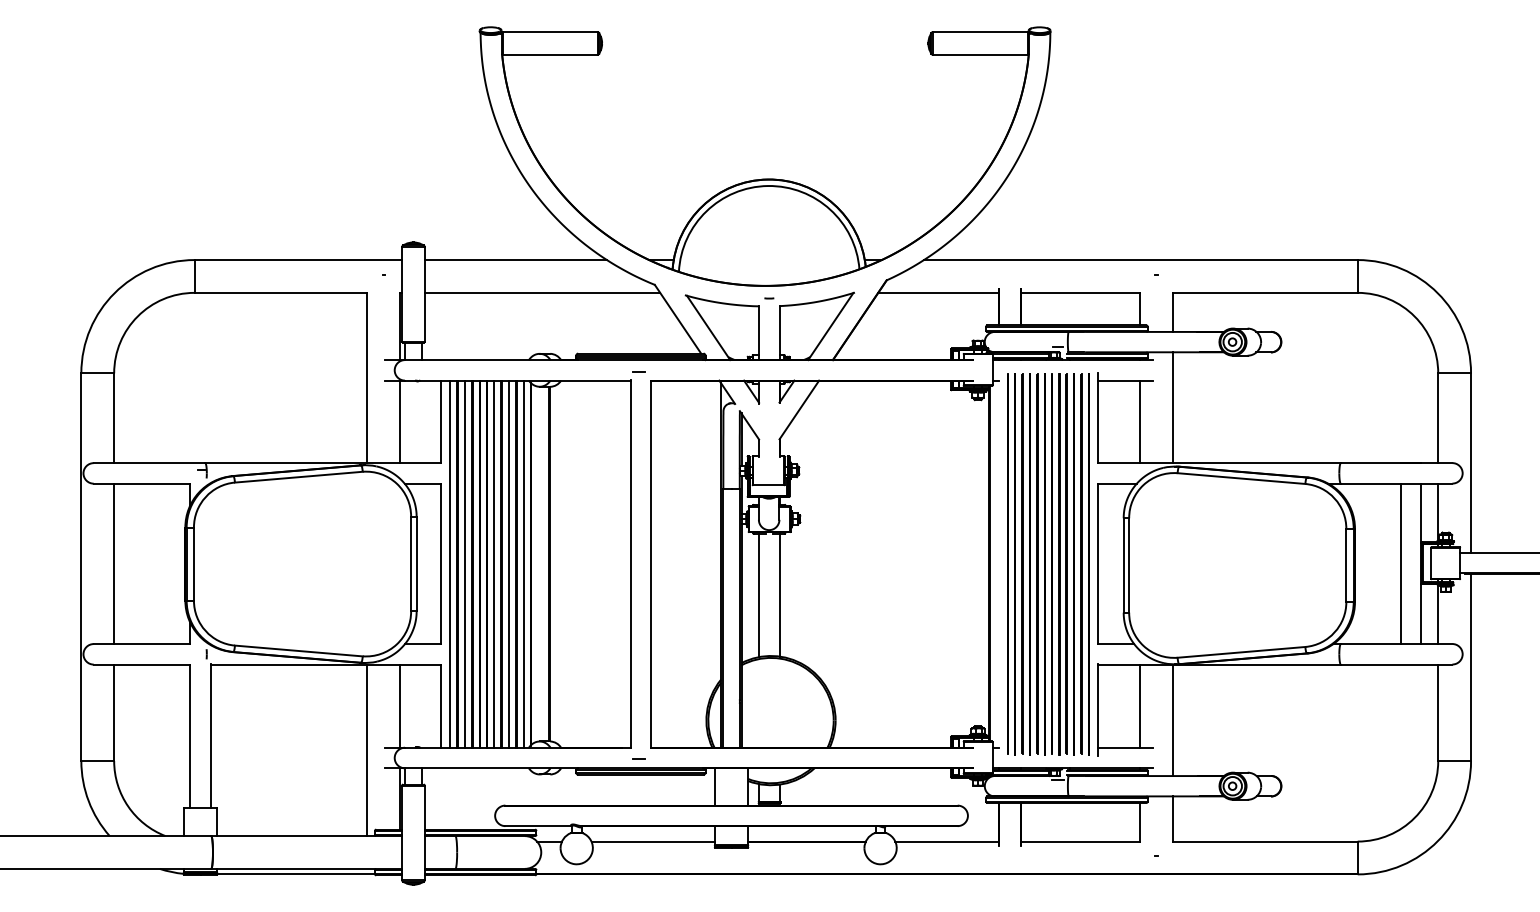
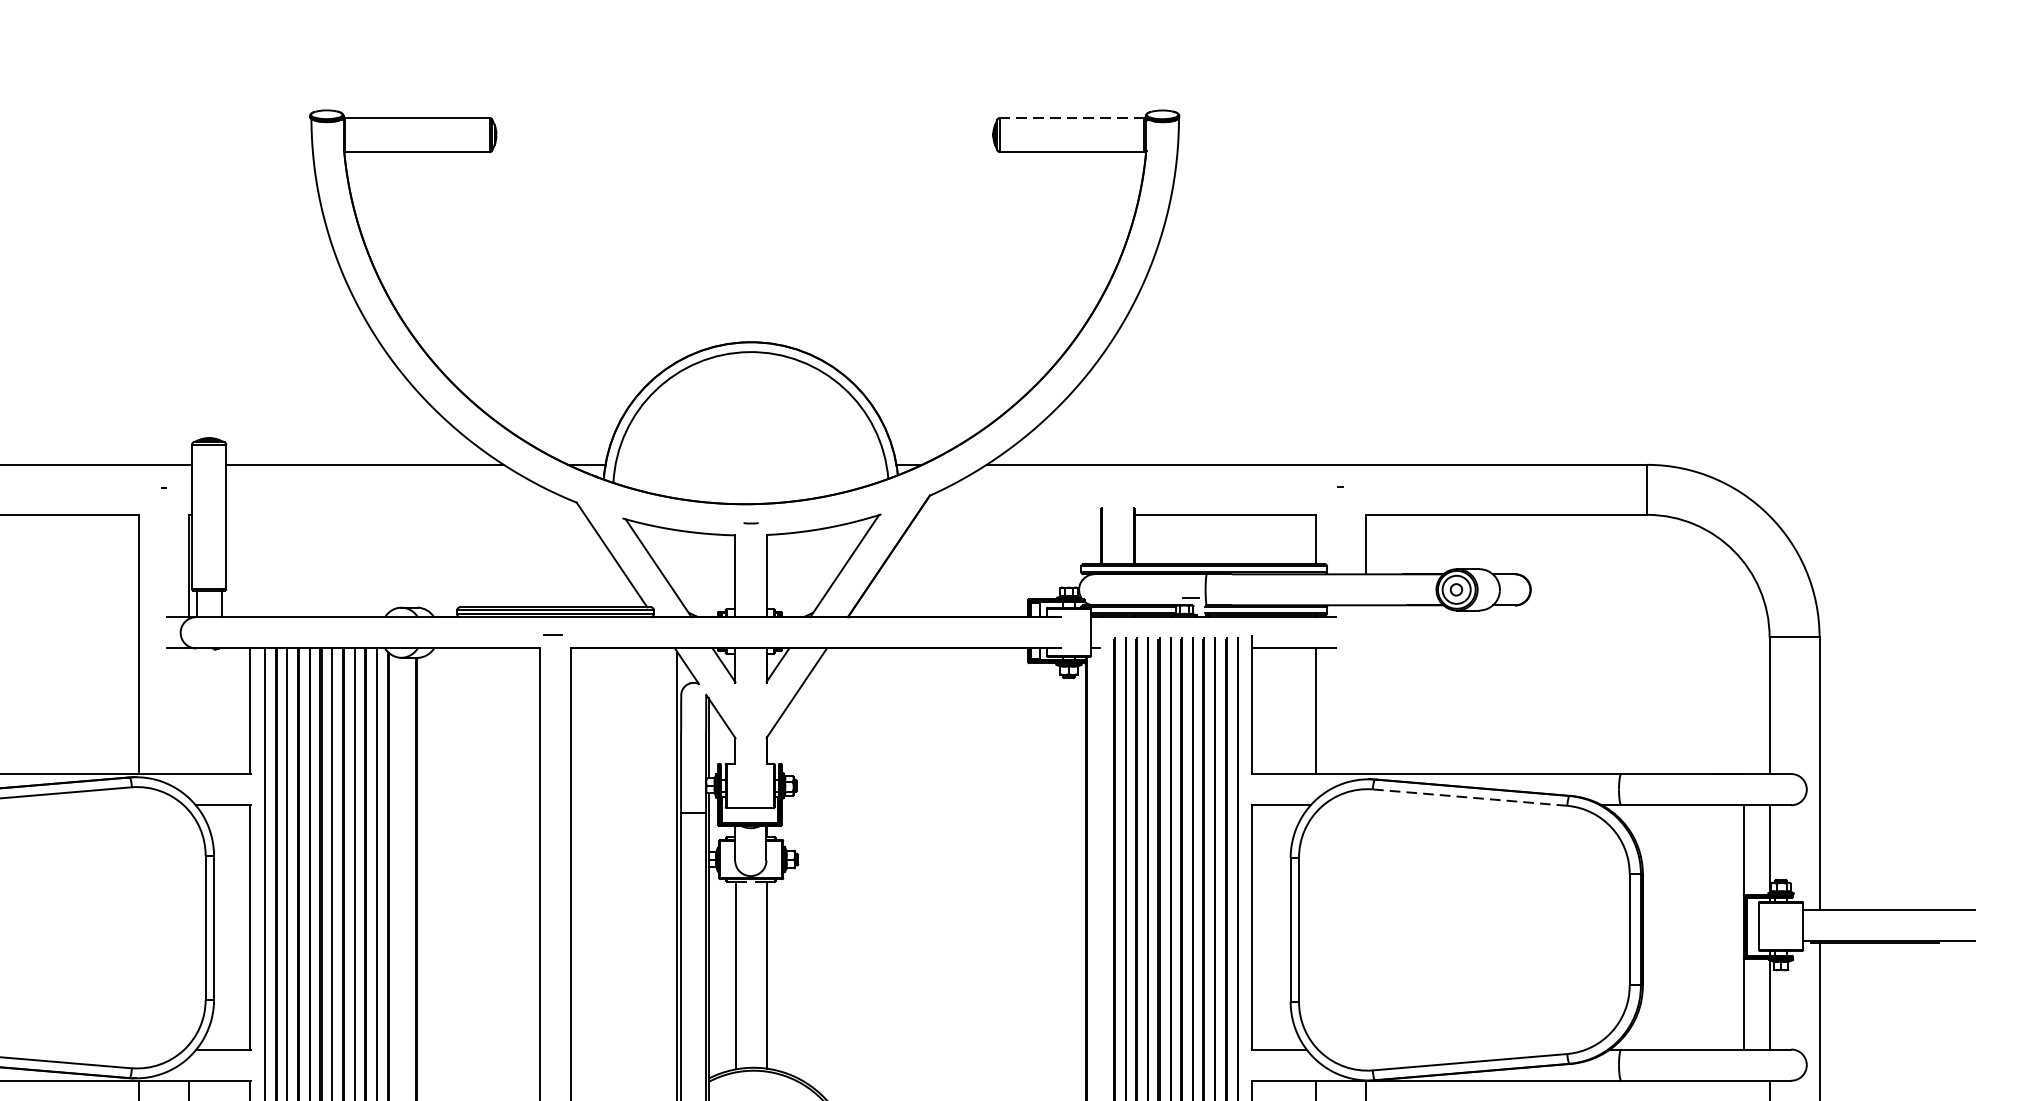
line: (979, 32) -> (1071, 118), solid -> dashed
line: (542, 292) -> (405, 514), removed
line: (938, 292) -> (1008, 514), removed
line: (1172, 407) -> (1364, 689), removed
line: (400, 421) -> (189, 710), removed
line: (1240, 478) -> (1468, 797), solid -> dashed
line: (1400, 563) -> (1712, 926), removed

